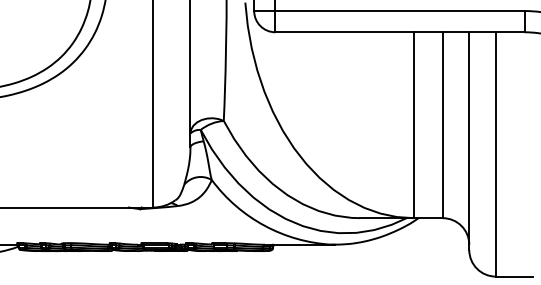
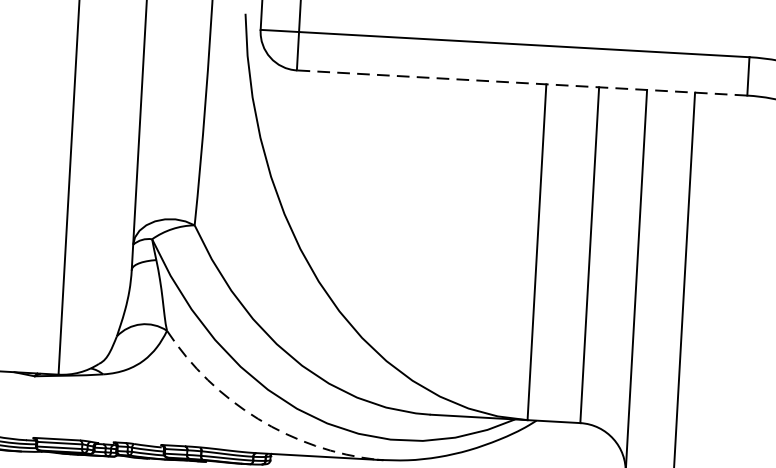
line: (400, 32) -> (522, 83), solid -> dashed
arc: (264, 225) -> (257, 418), solid -> dashed

